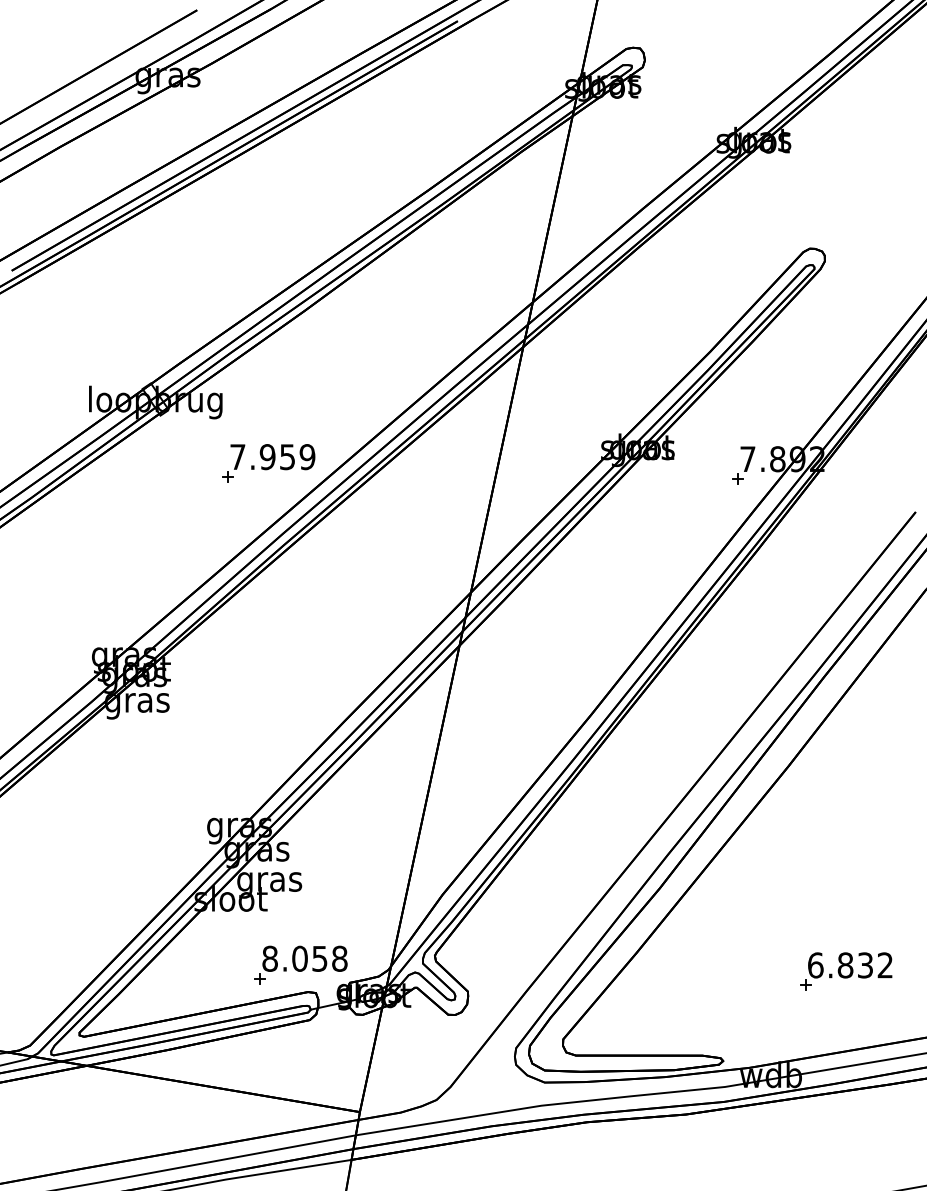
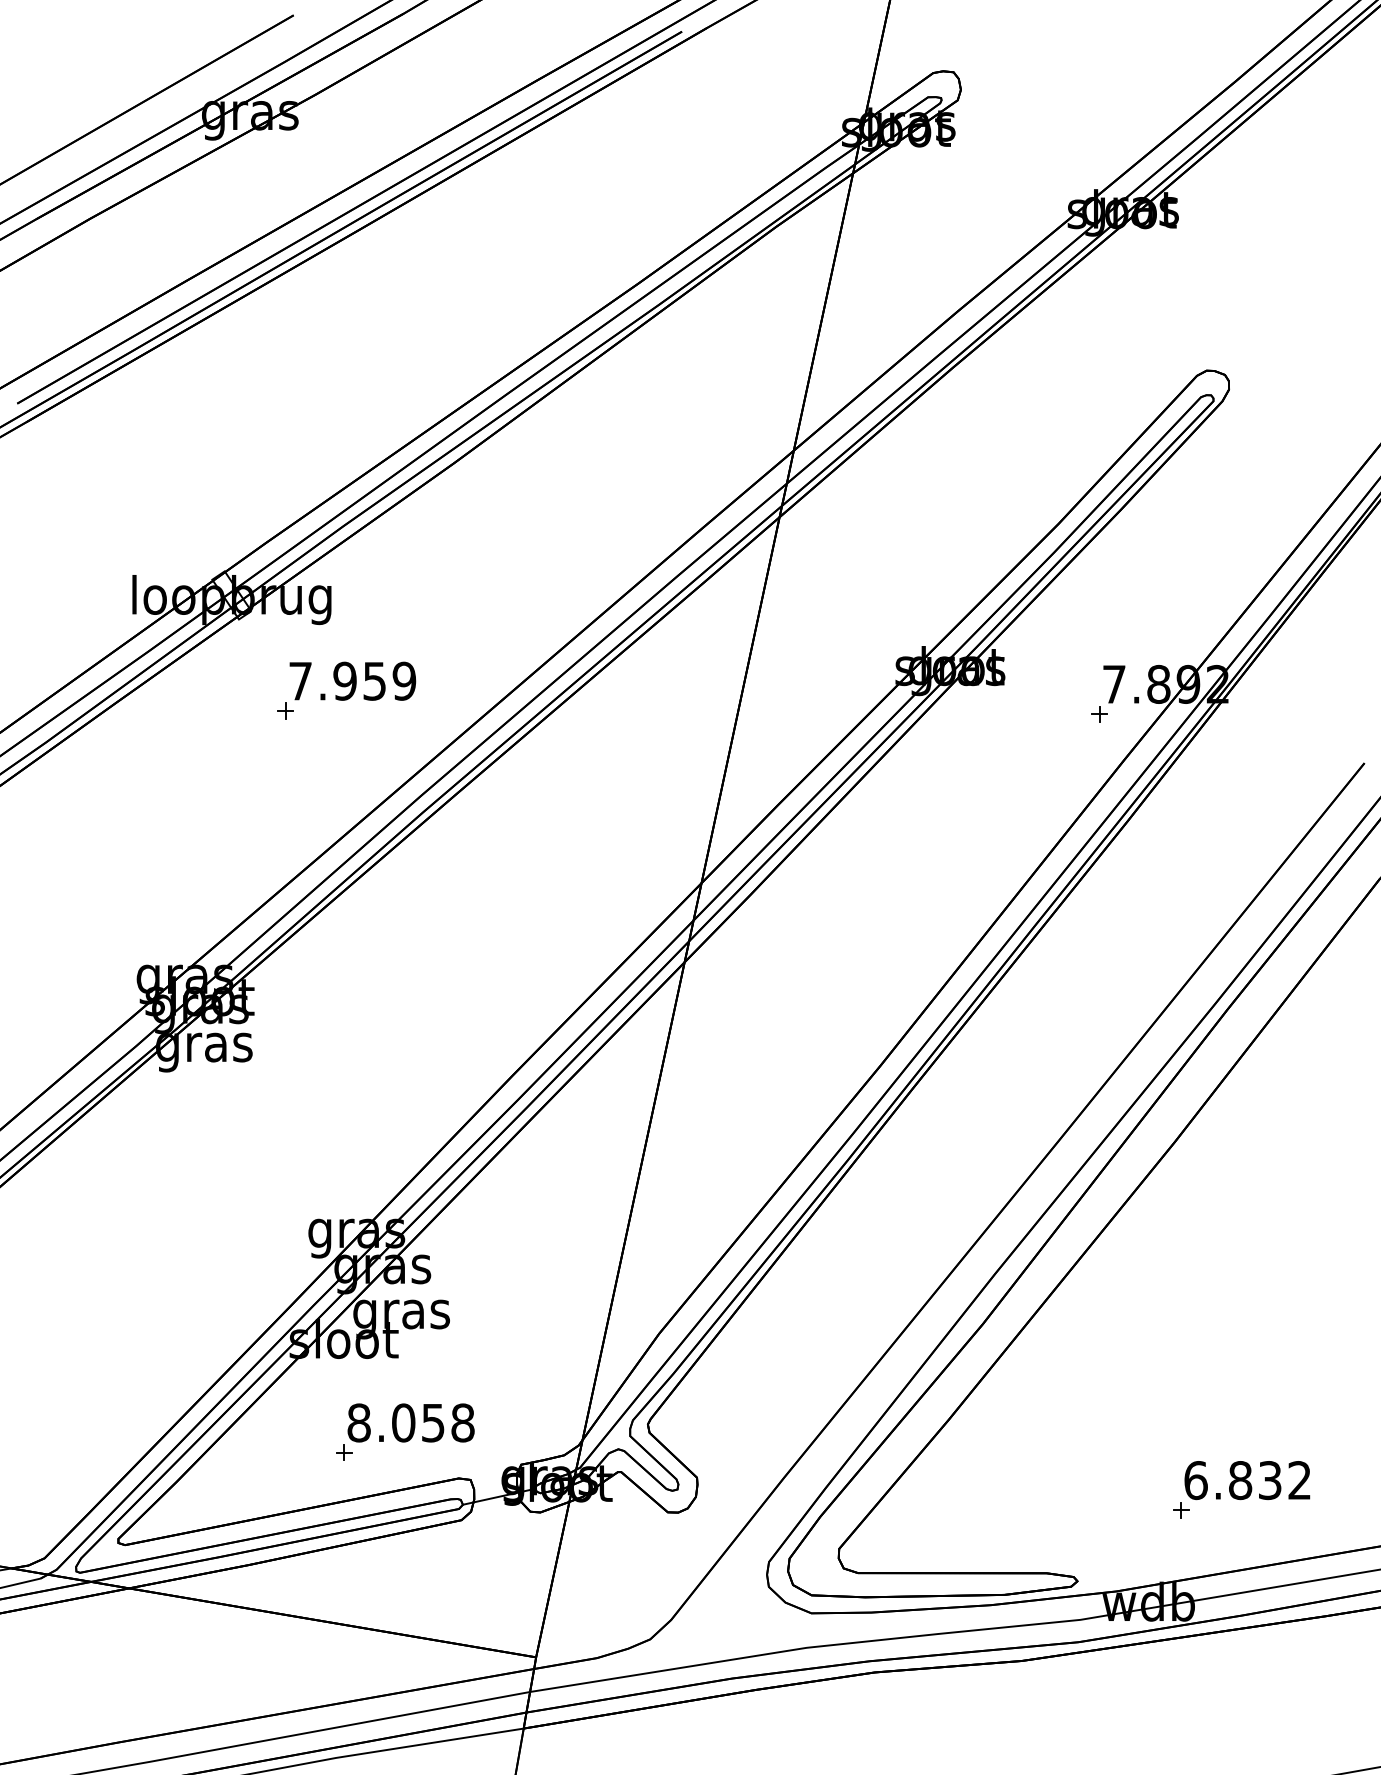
part: (268, 463) -> (346, 690), moved
part: (300, 964) -> (404, 1431), moved
part: (846, 971) -> (1241, 1489), moved

